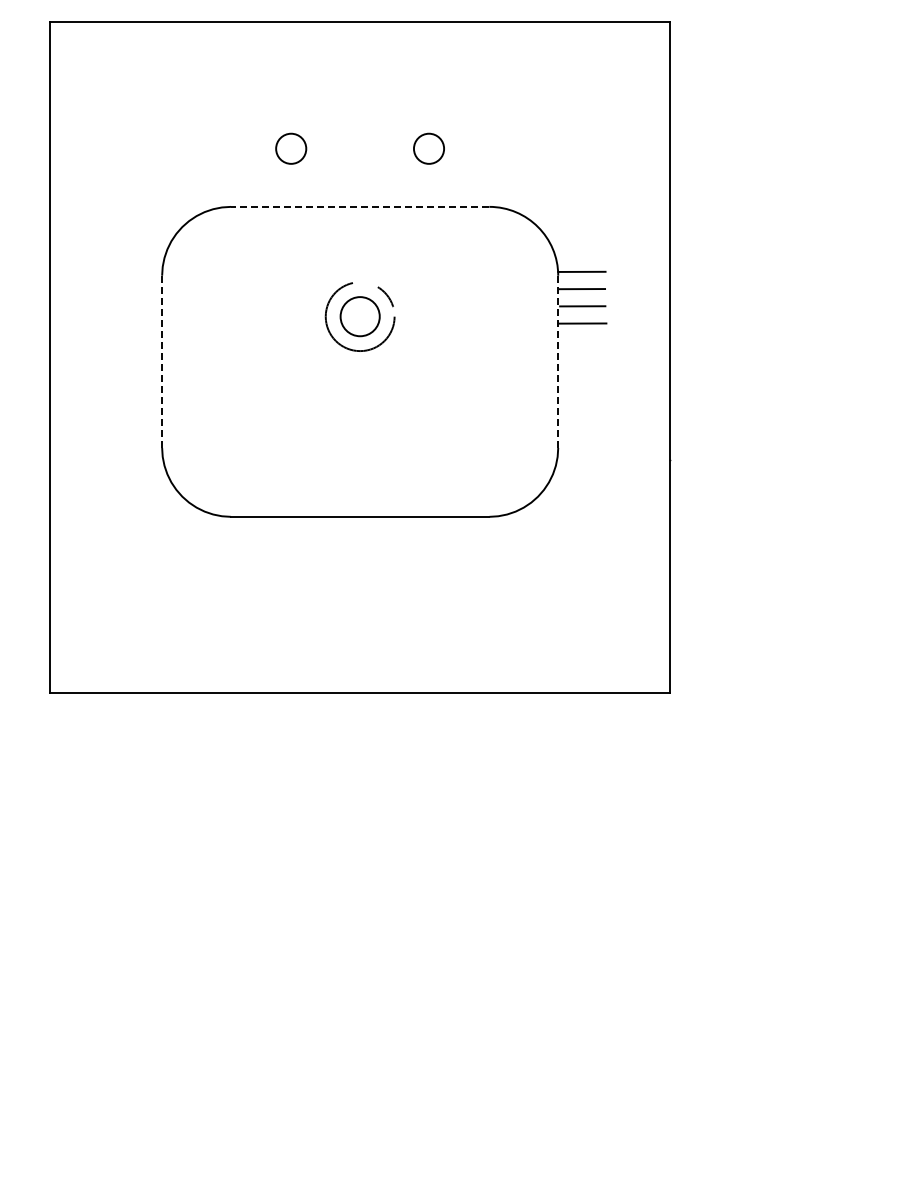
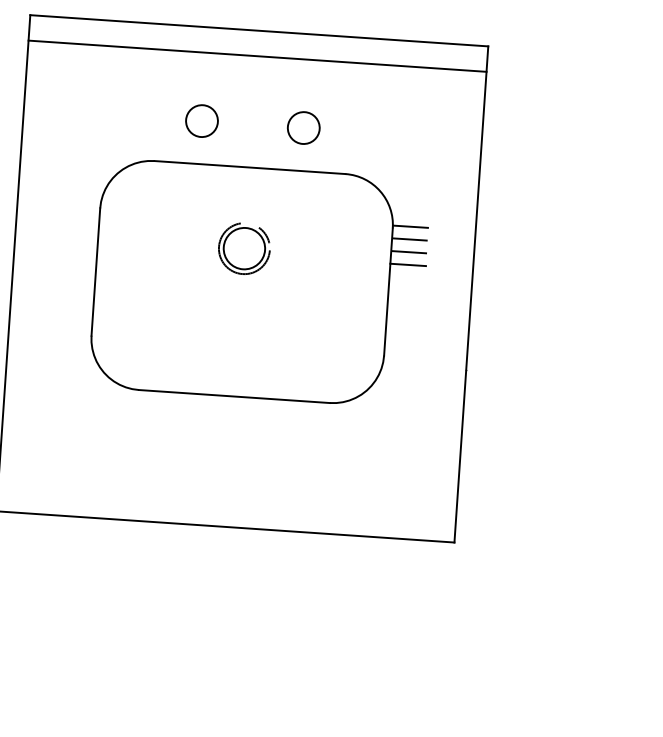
line: (360, 56) -> (257, 56), added
circle: (290, 148) -> (201, 120), size x1.43
circle: (428, 148) -> (303, 127), size x1.43
line: (359, 206) -> (249, 167), dashed -> solid
circle: (360, 316) -> (244, 248), size x1.43
line: (162, 361) -> (96, 271), dashed -> solid
line: (558, 361) -> (388, 291), dashed -> solid

